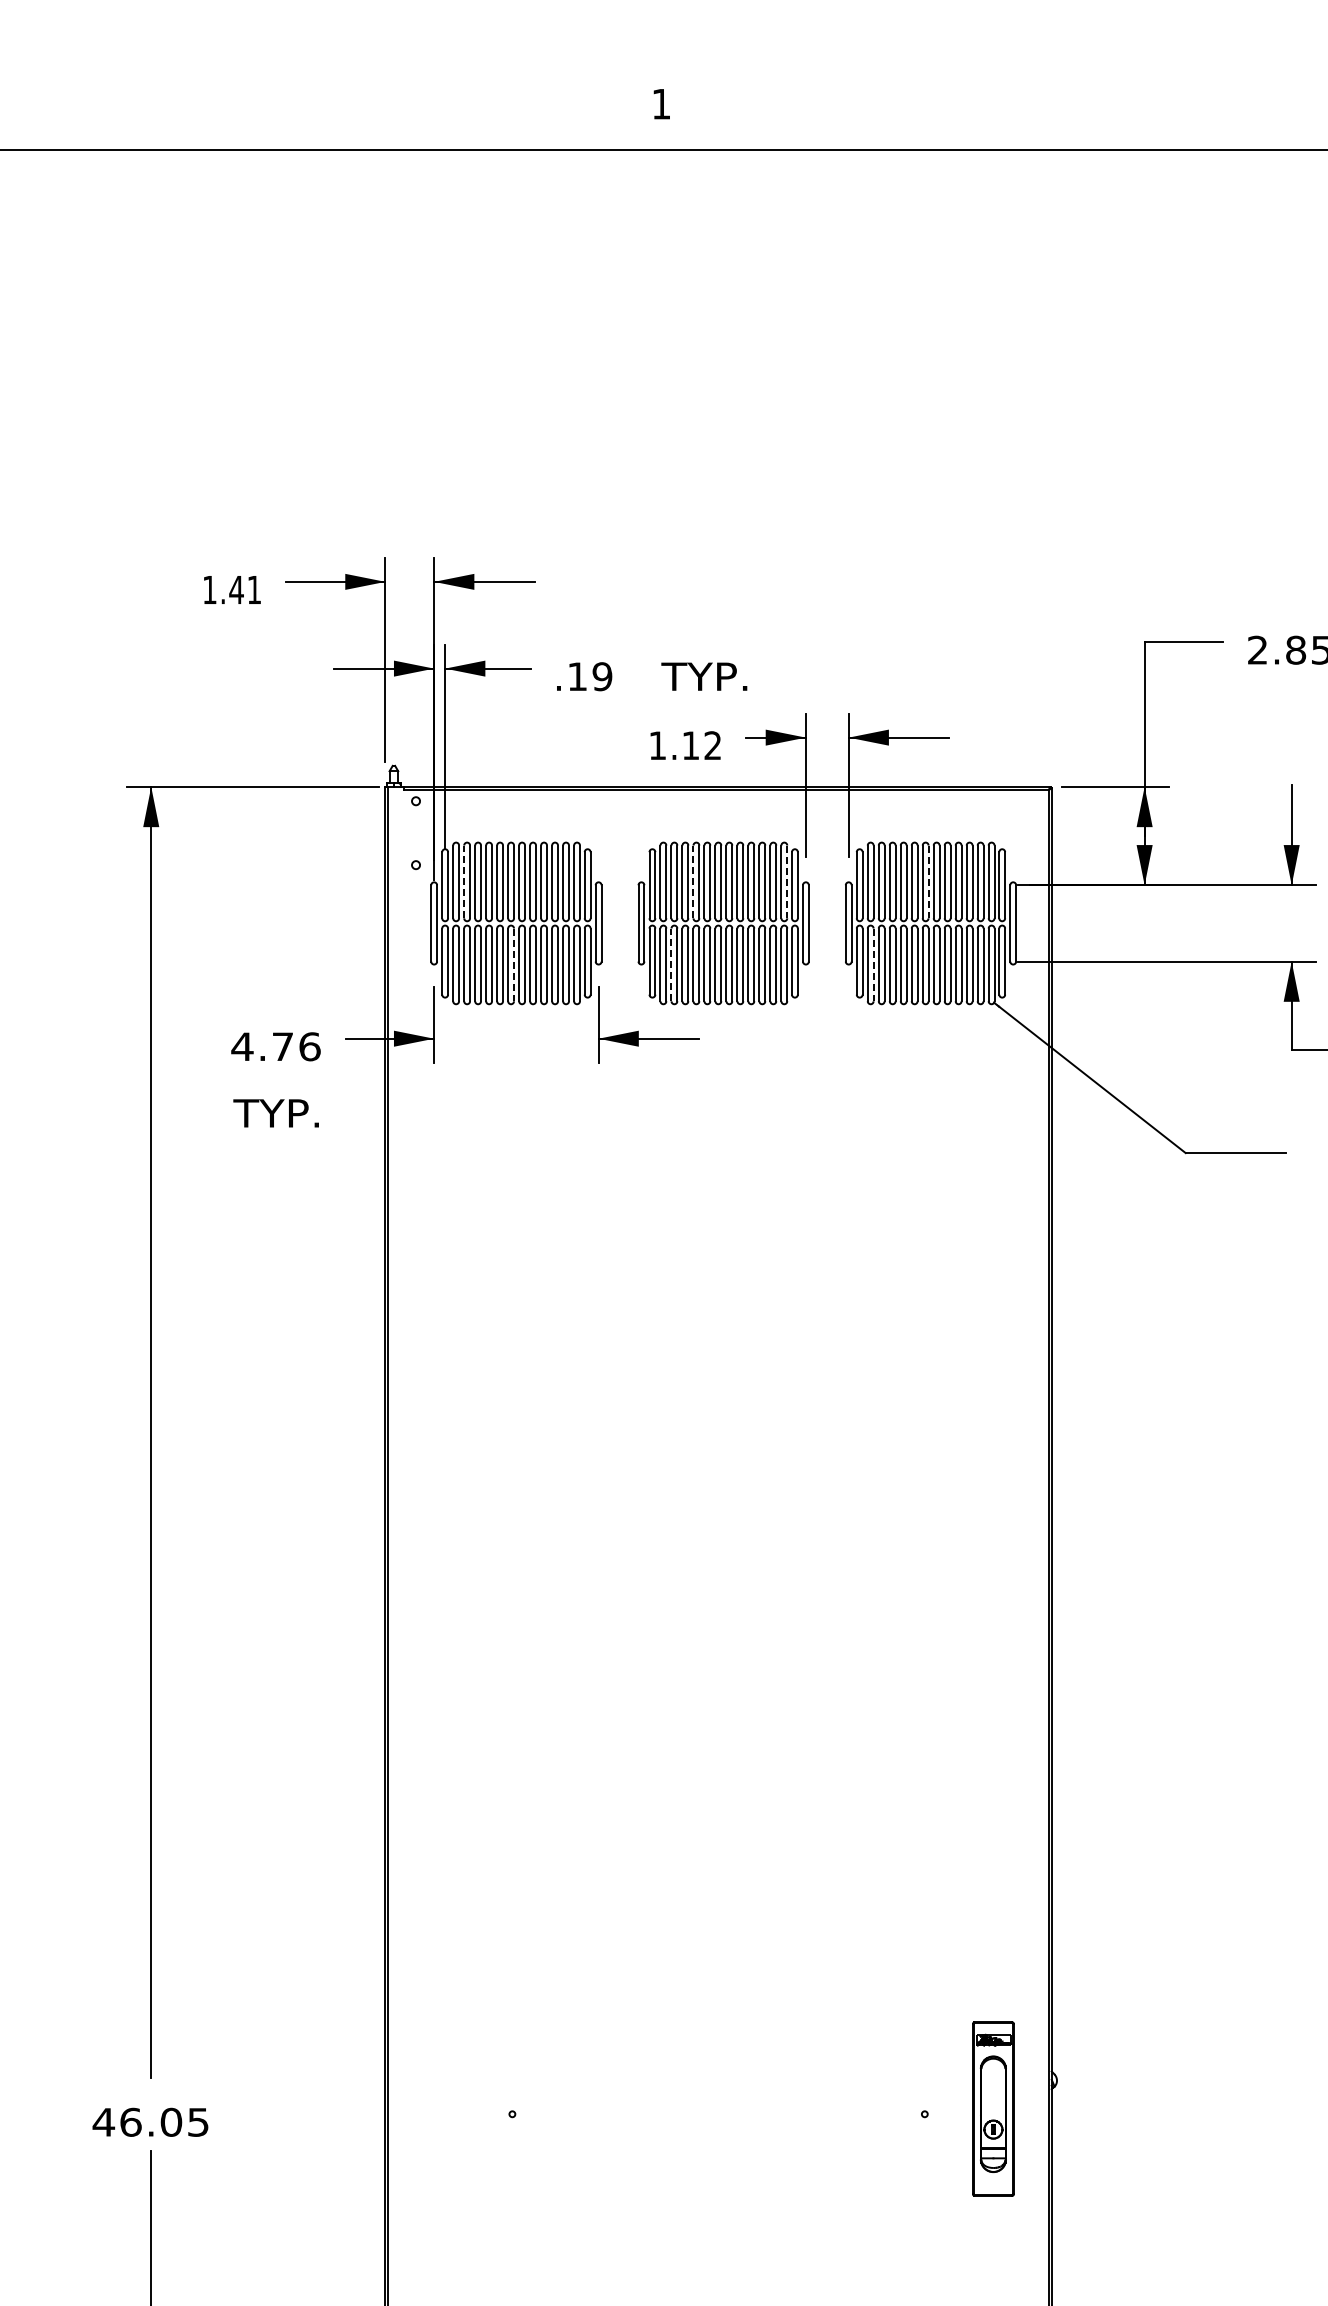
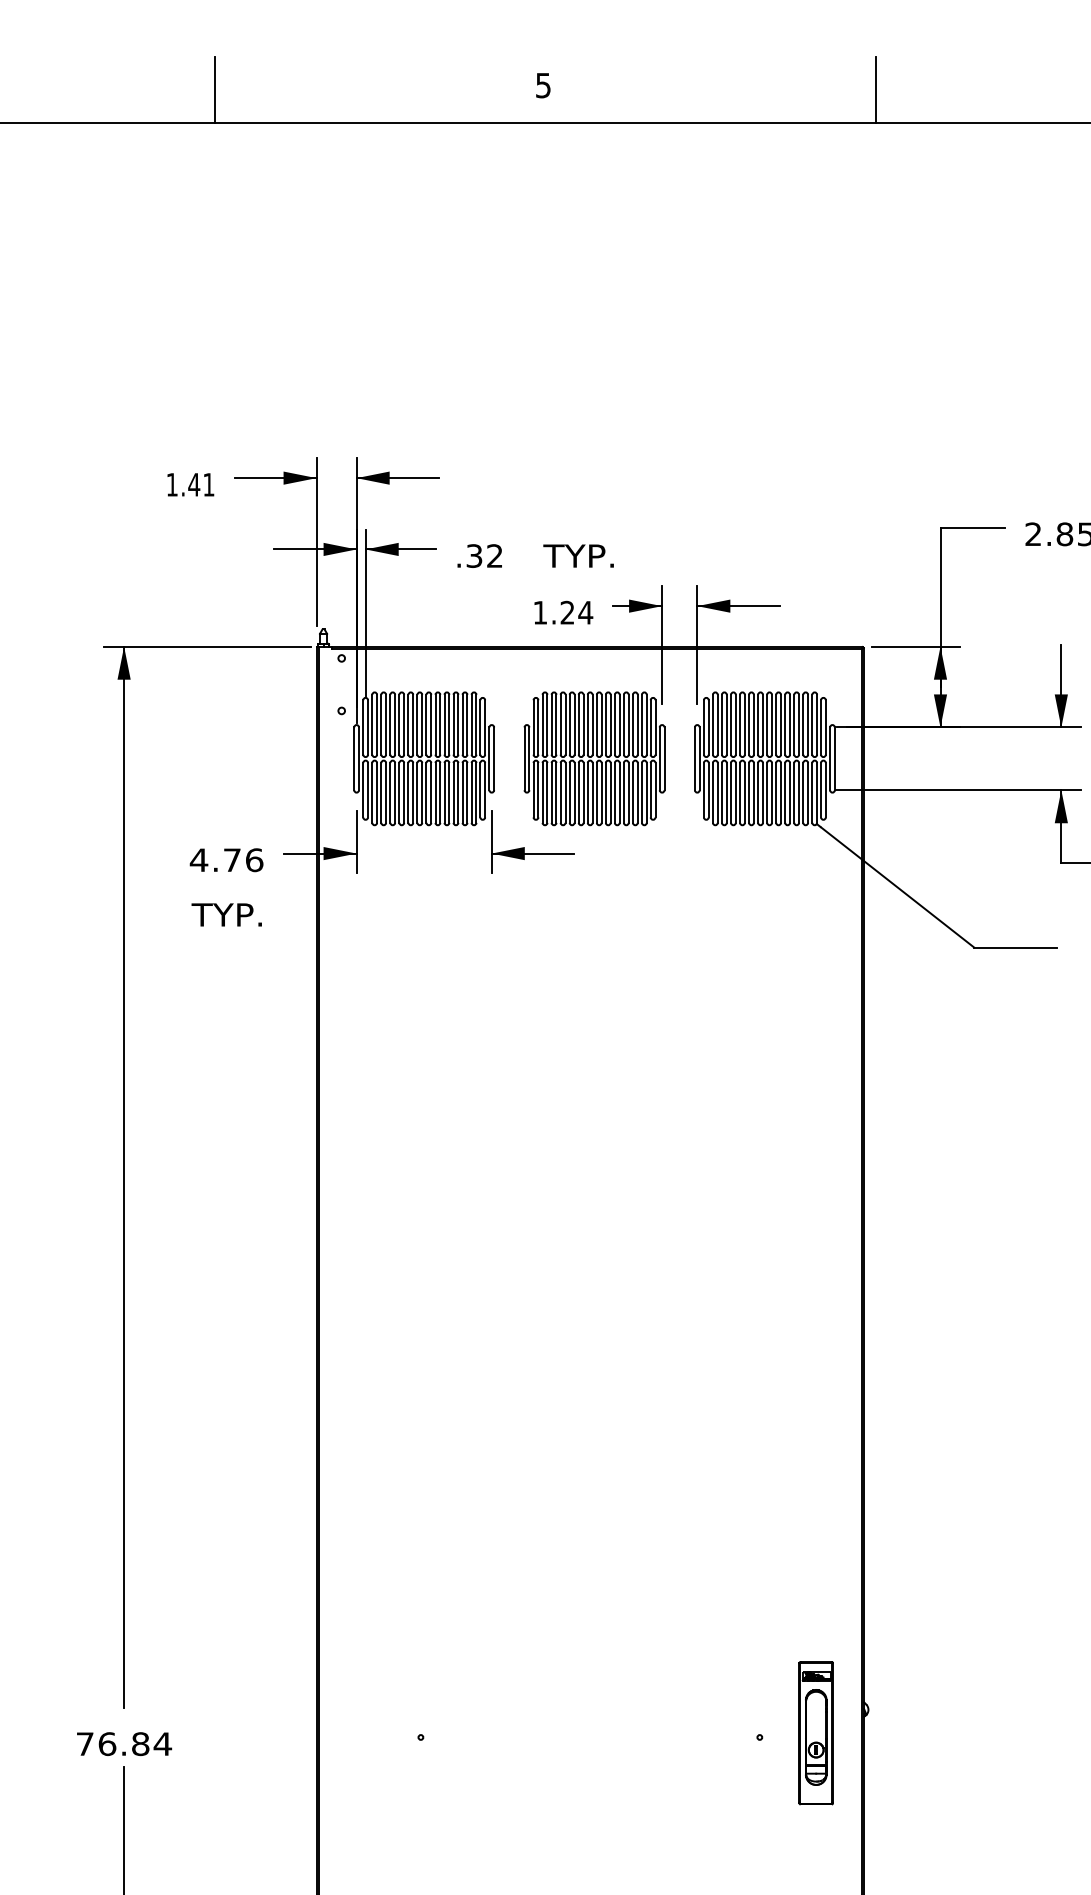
text: (661, 104) -> (543, 85), 1 -> 5
line: (262, 109) -> (215, 89), added
line: (1066, 109) -> (876, 89), added
text: (590, 676) -> (485, 555), .19 -> .32
text: (702, 745) -> (577, 612), 1.12 -> 1.24
line: (464, 881) -> (381, 724), dashed -> solid
line: (693, 881) -> (569, 724), dashed -> solid
line: (787, 882) -> (646, 725), dashed -> solid
line: (928, 882) -> (762, 725), dashed -> solid
line: (671, 964) -> (551, 792), dashed -> solid
line: (514, 965) -> (422, 793), dashed -> solid
line: (873, 965) -> (717, 793), dashed -> solid
text: (150, 2122) -> (123, 1744), 46.05 -> 76.84

